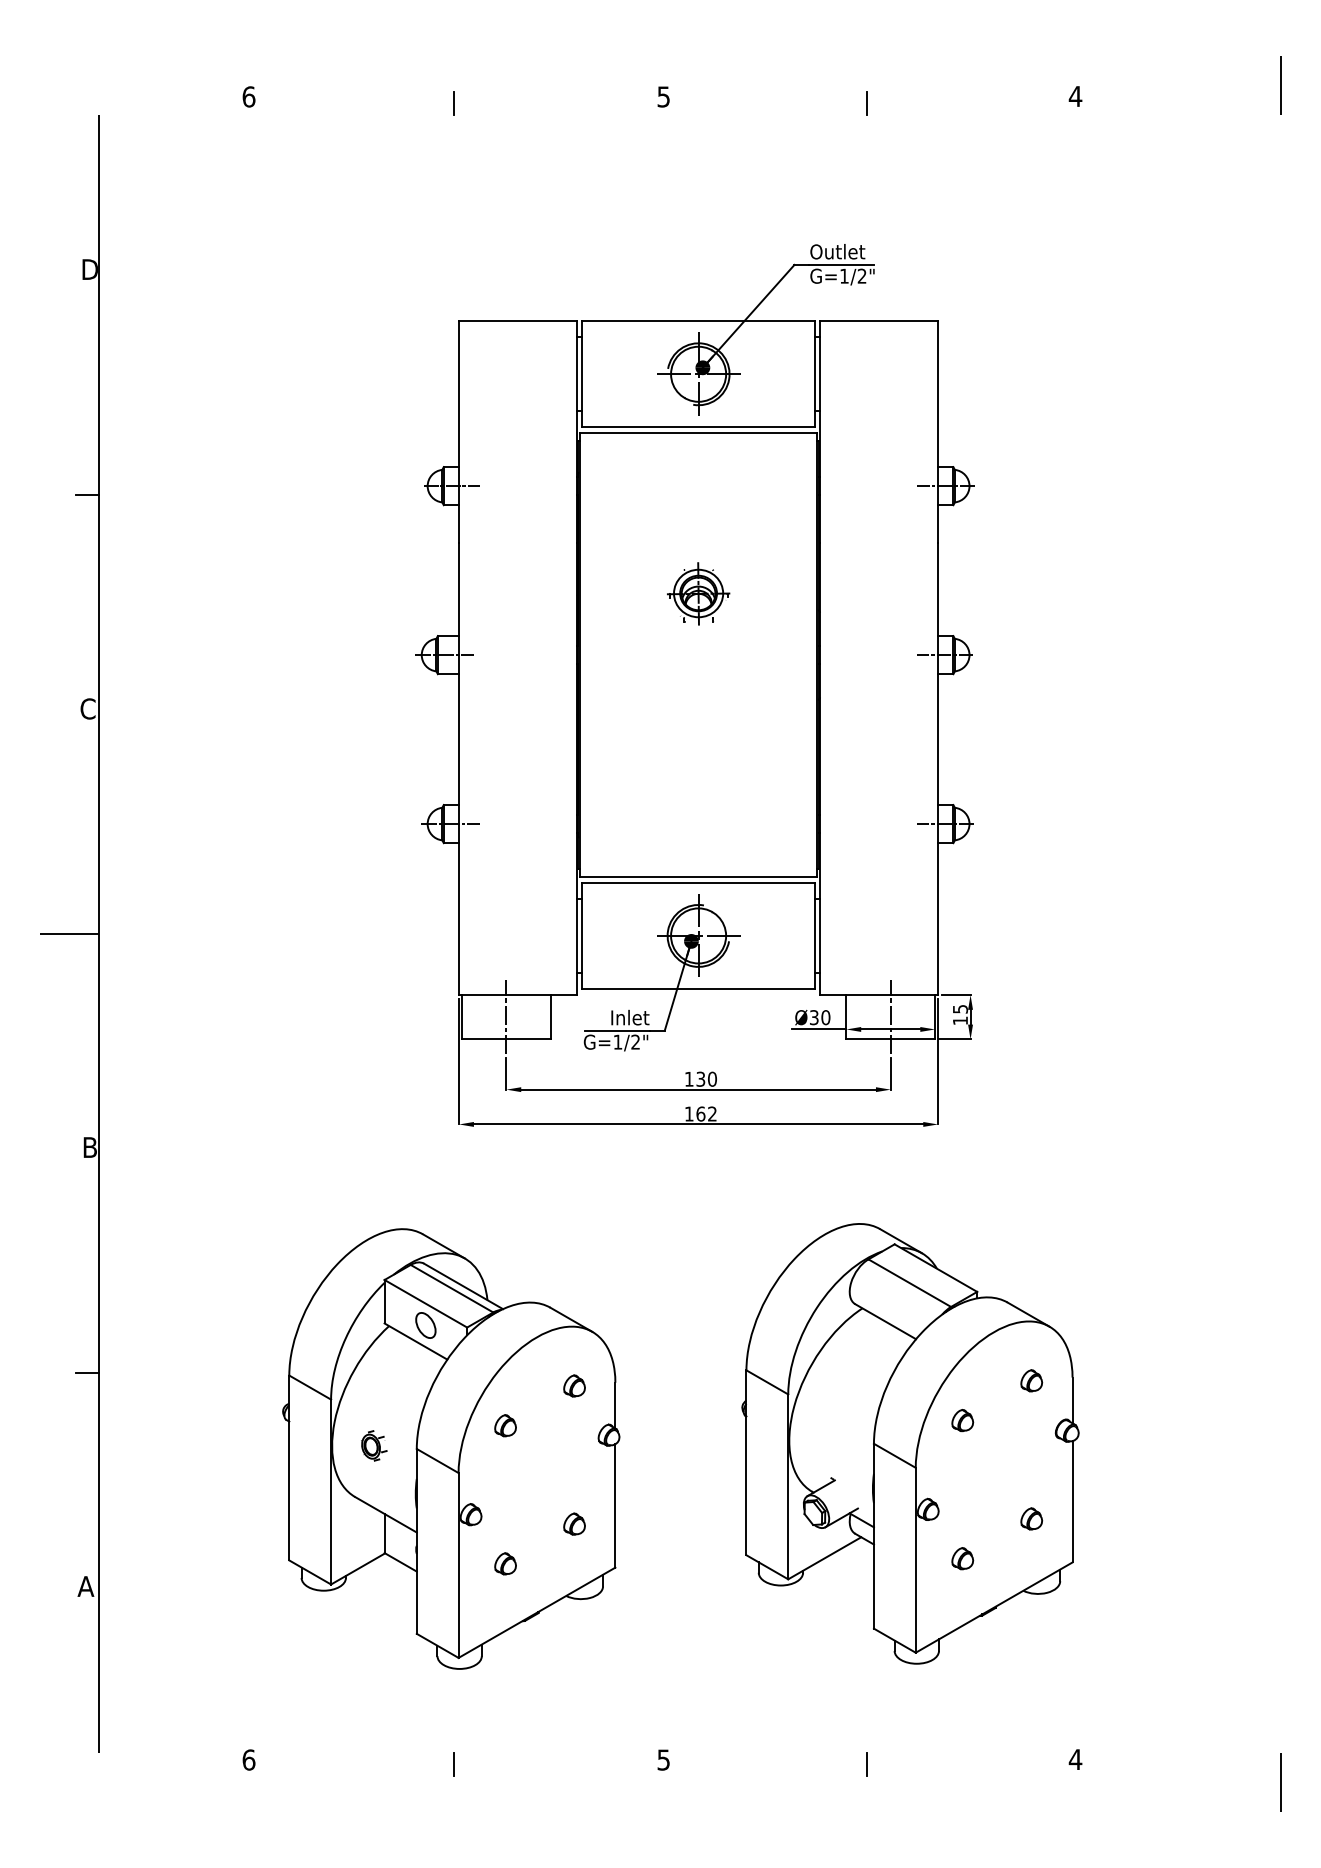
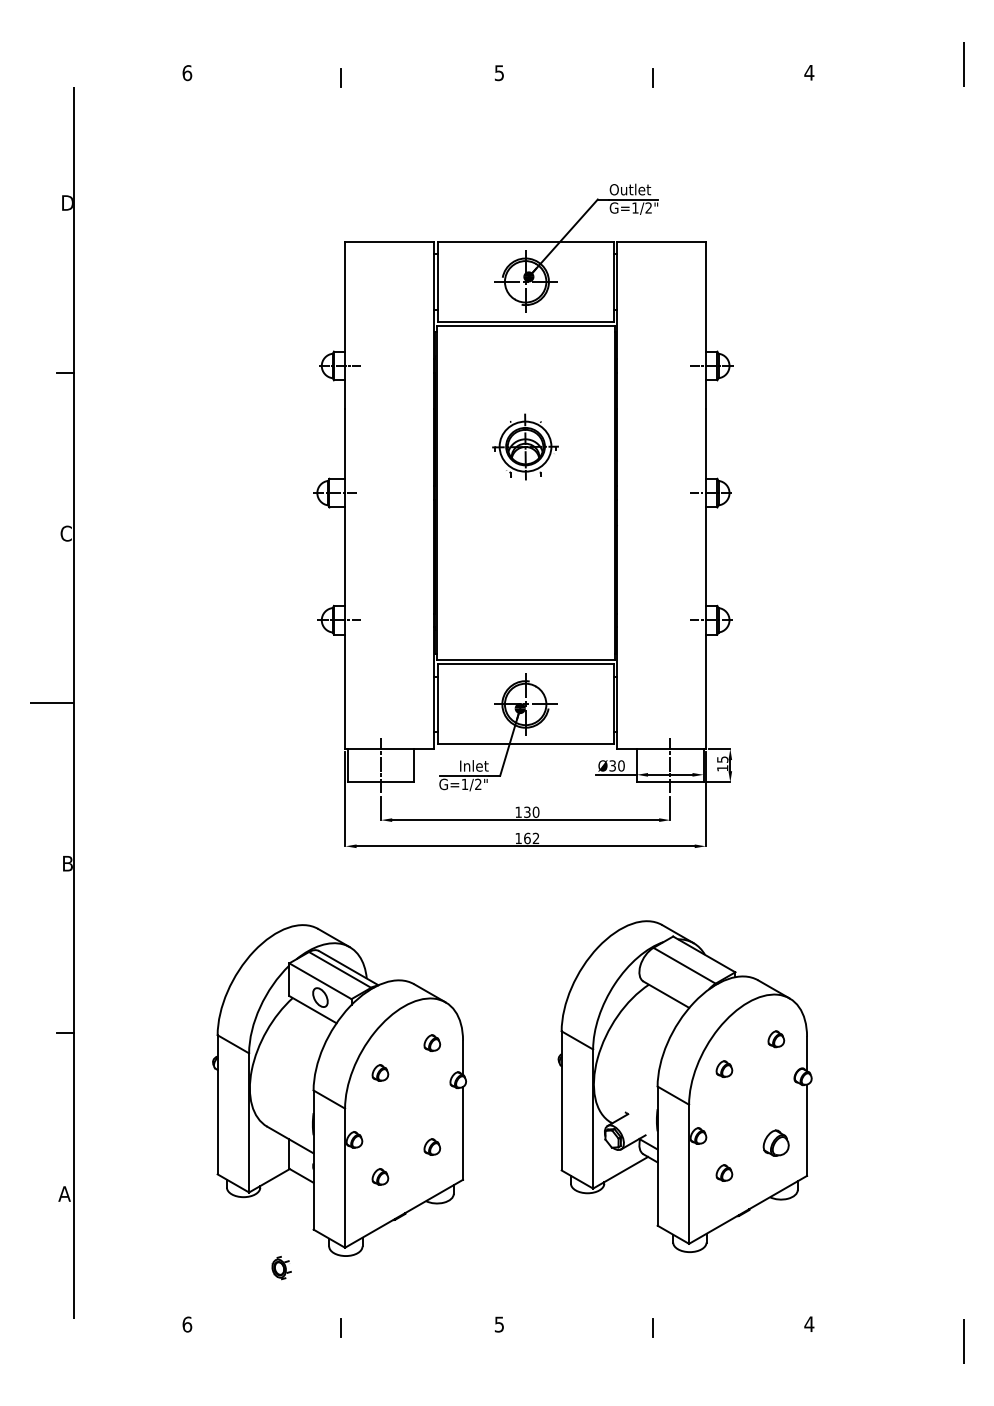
part: (698, 593) -> (525, 446), size x1.4
part: (374, 1445) -> (281, 1267), moved
part: (1031, 1518) -> (776, 1142), size x1.6

